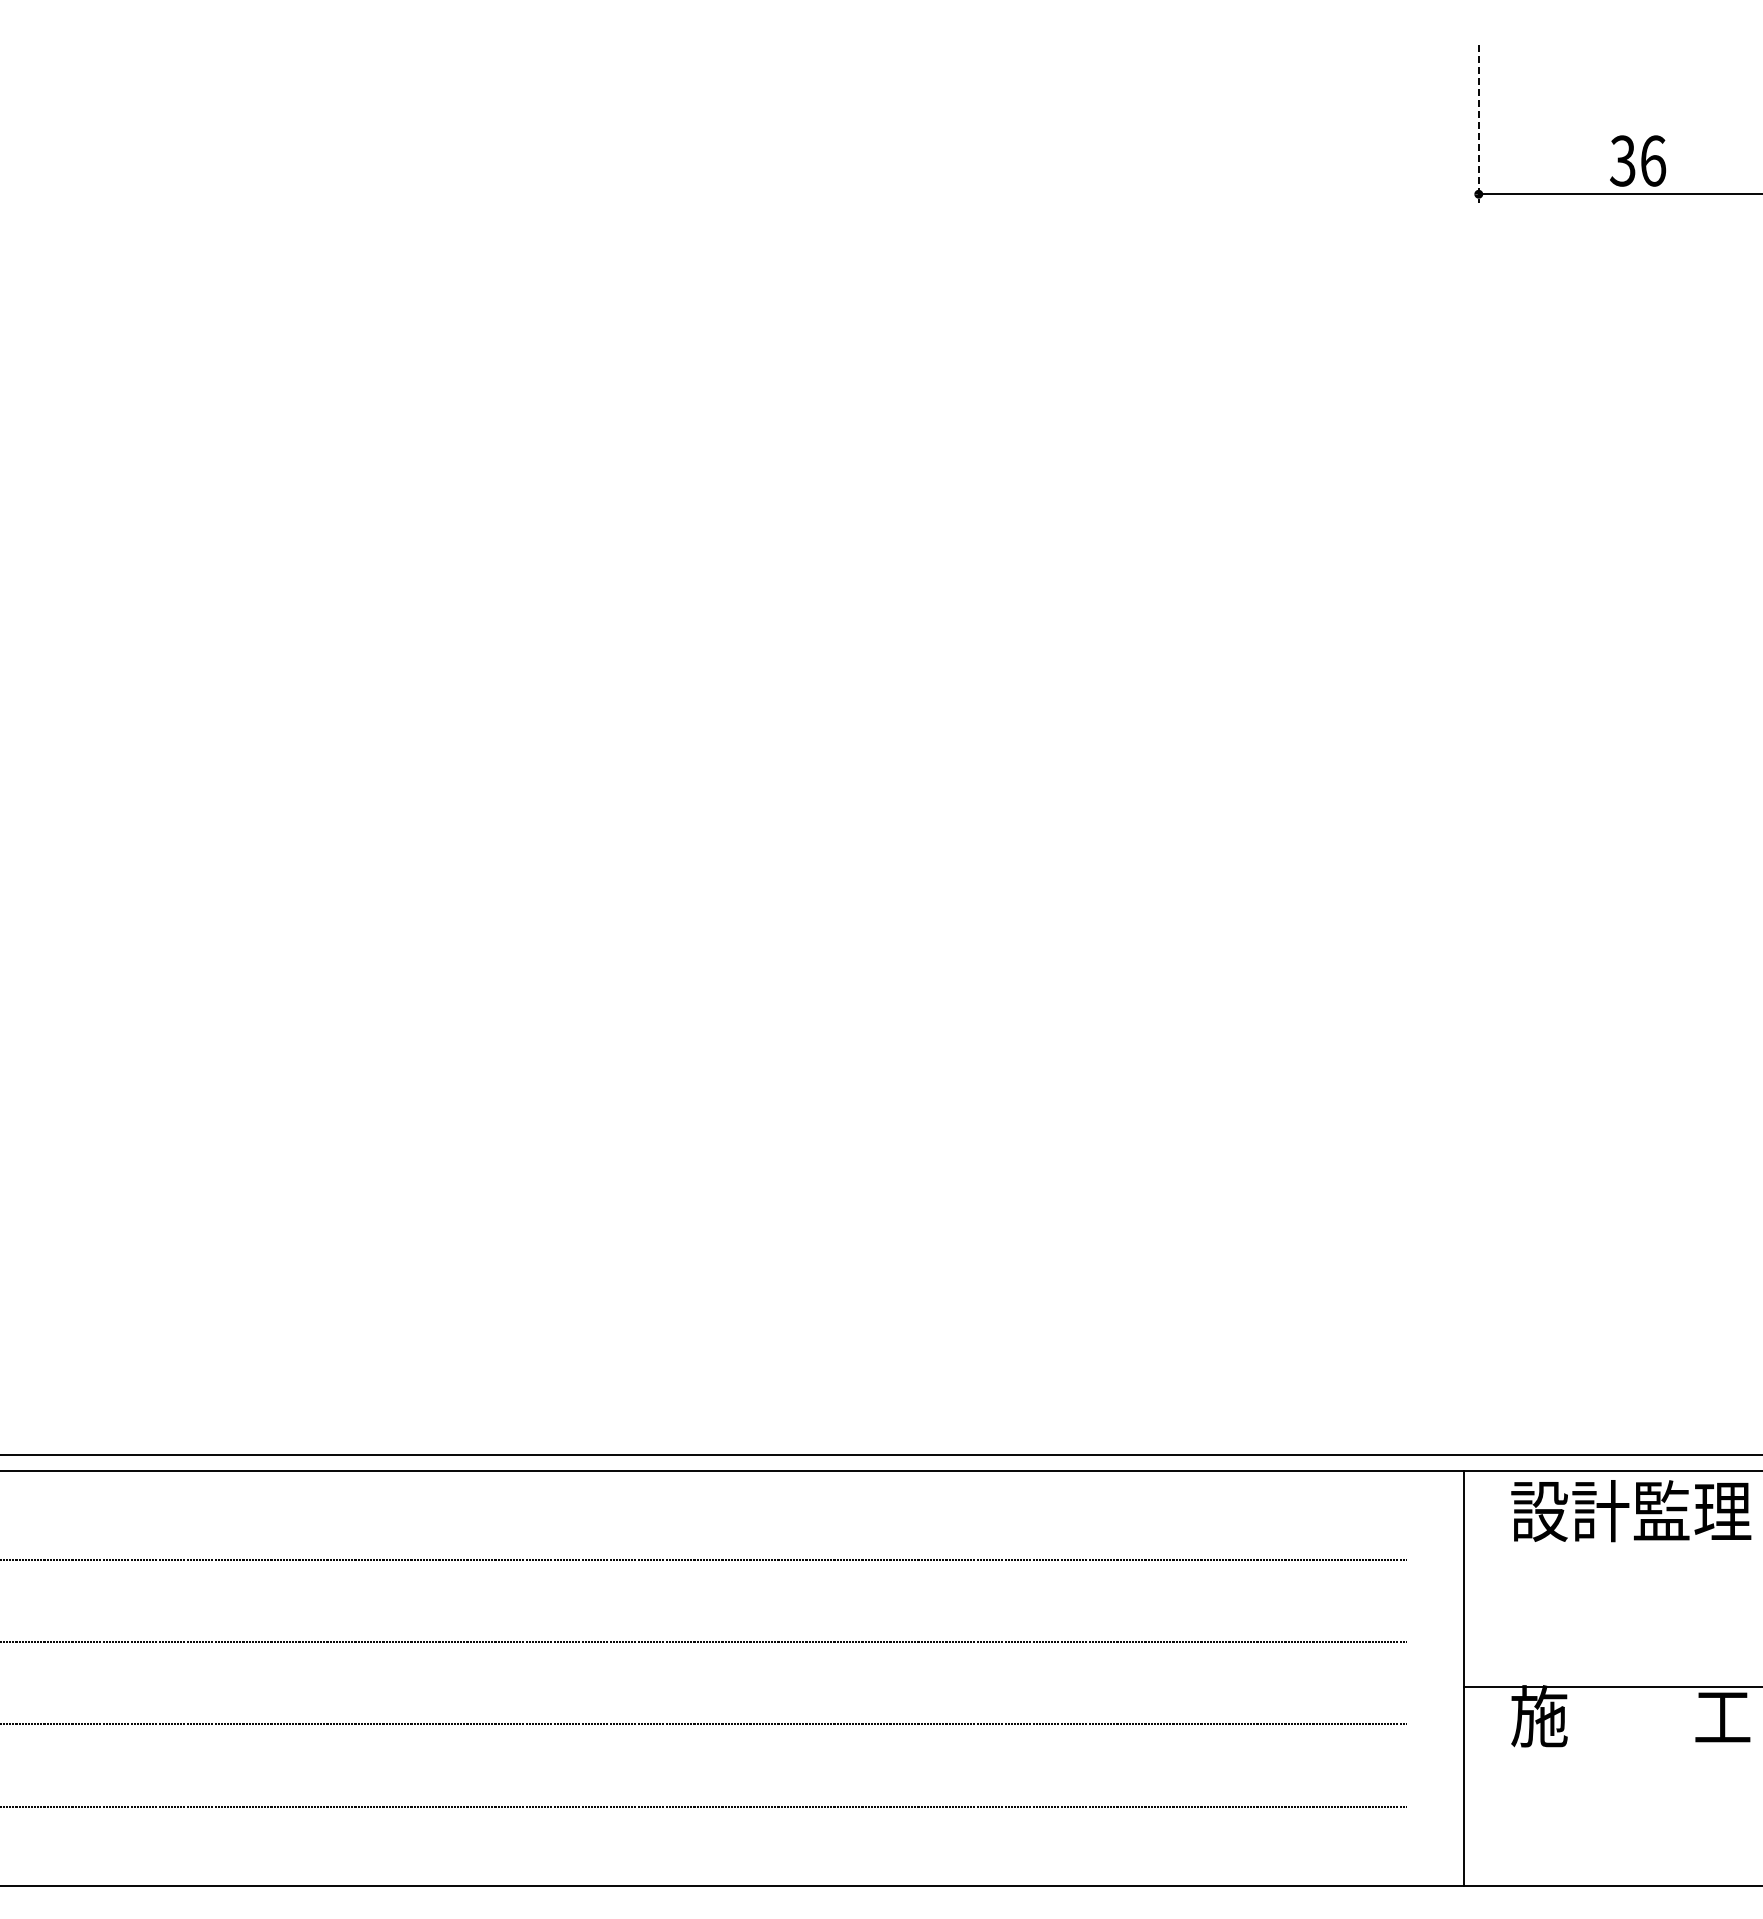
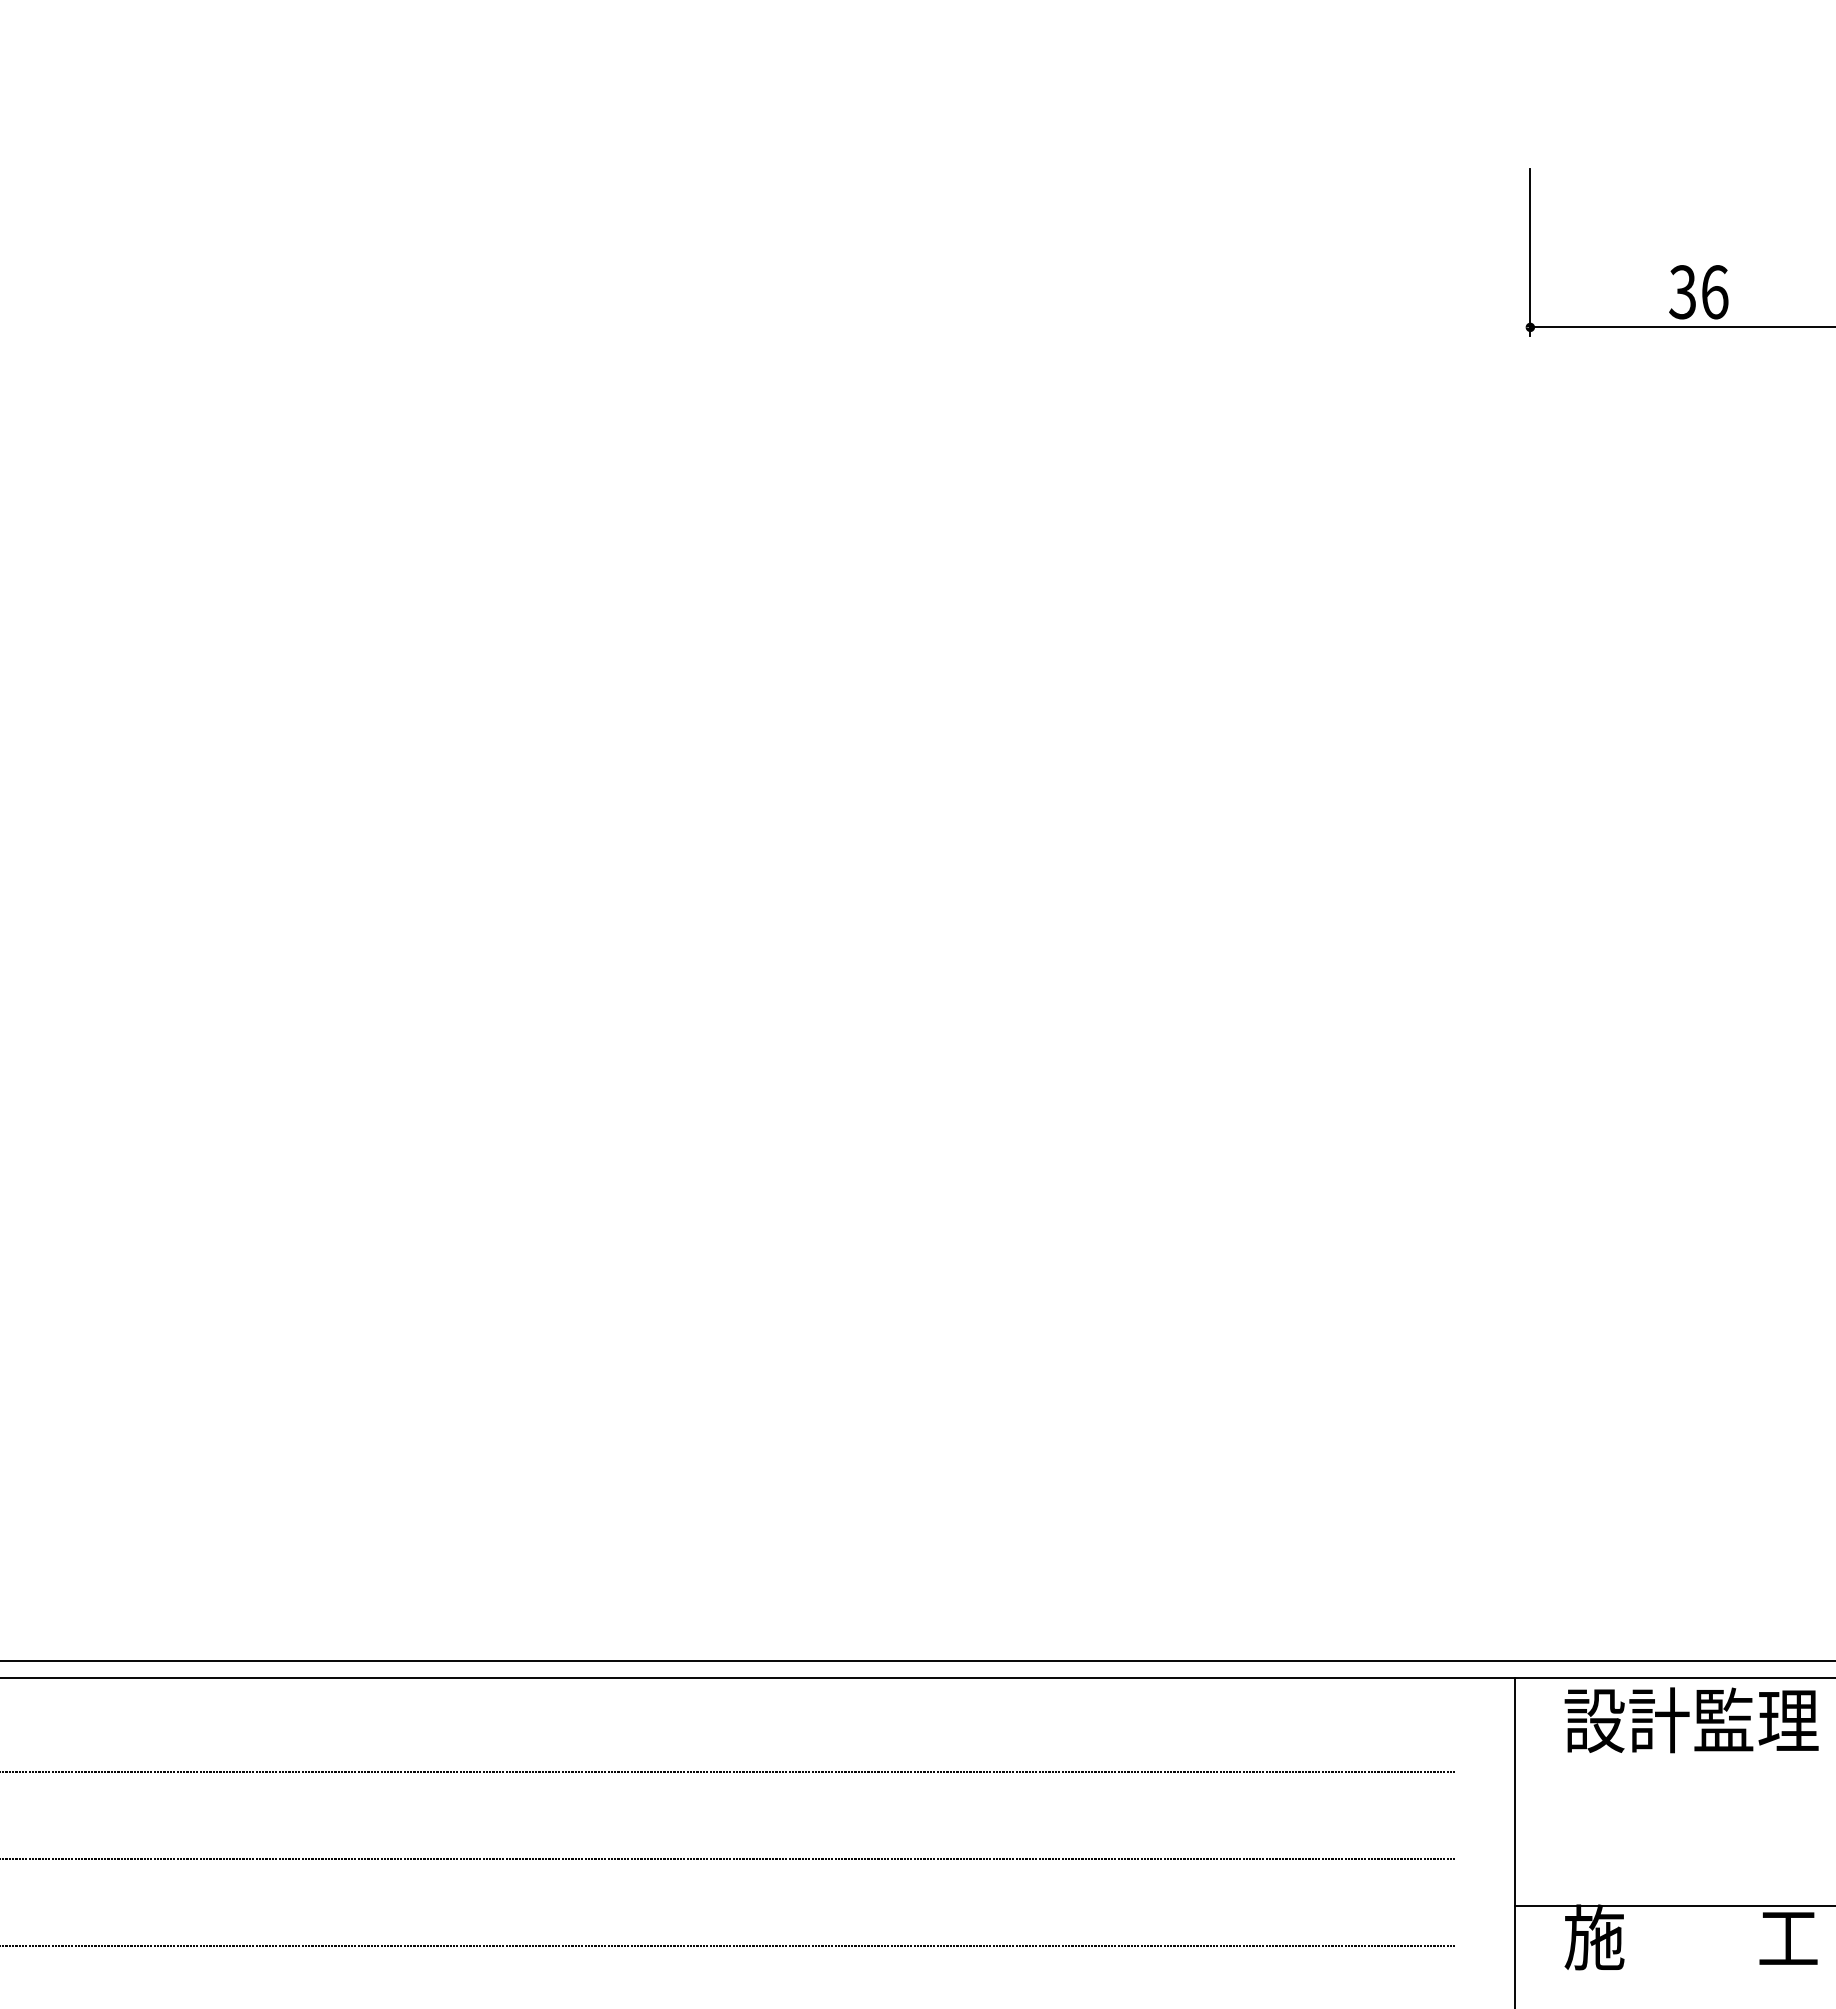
line: (1478, 123) -> (1530, 252), dashed -> solid

